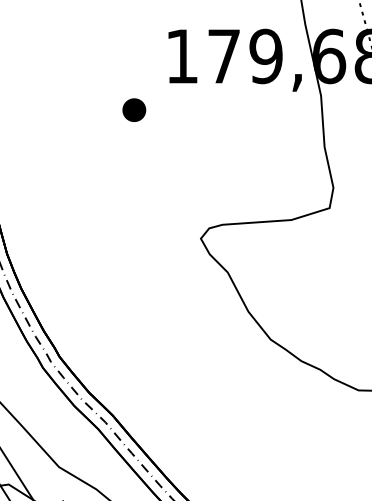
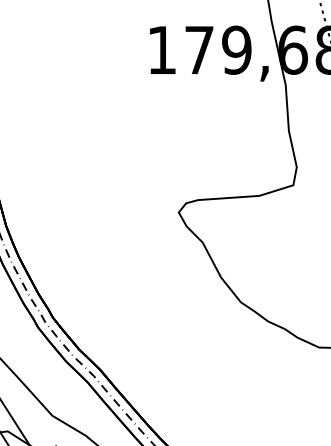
part: (134, 109) -> (119, 97), removed

